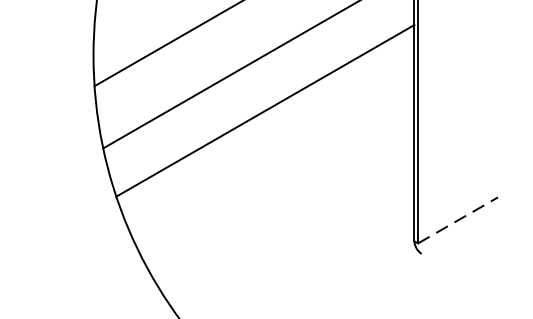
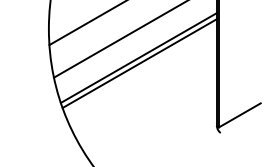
line: (266, 121) -> (139, 63), added
line: (459, 220) -> (240, 115), dashed -> solid

